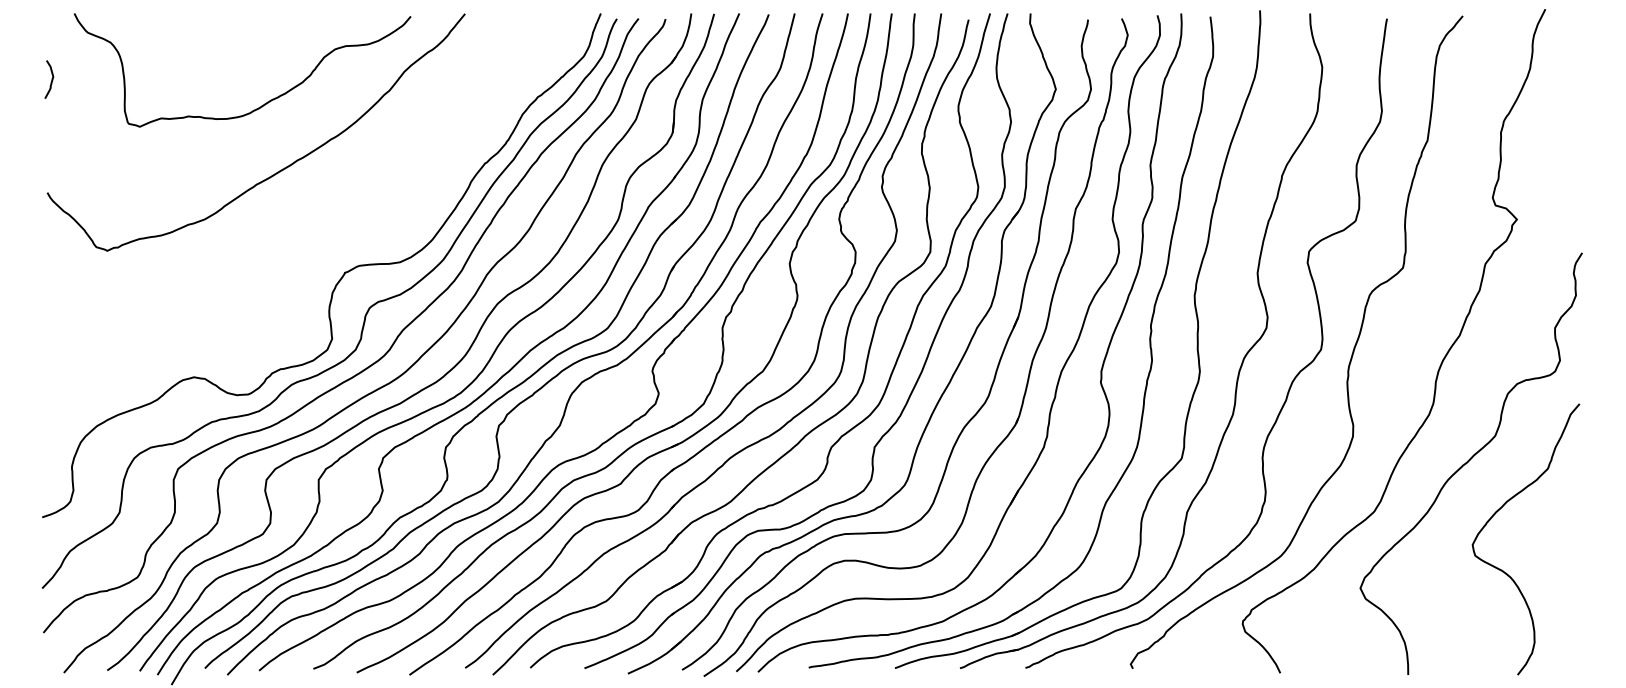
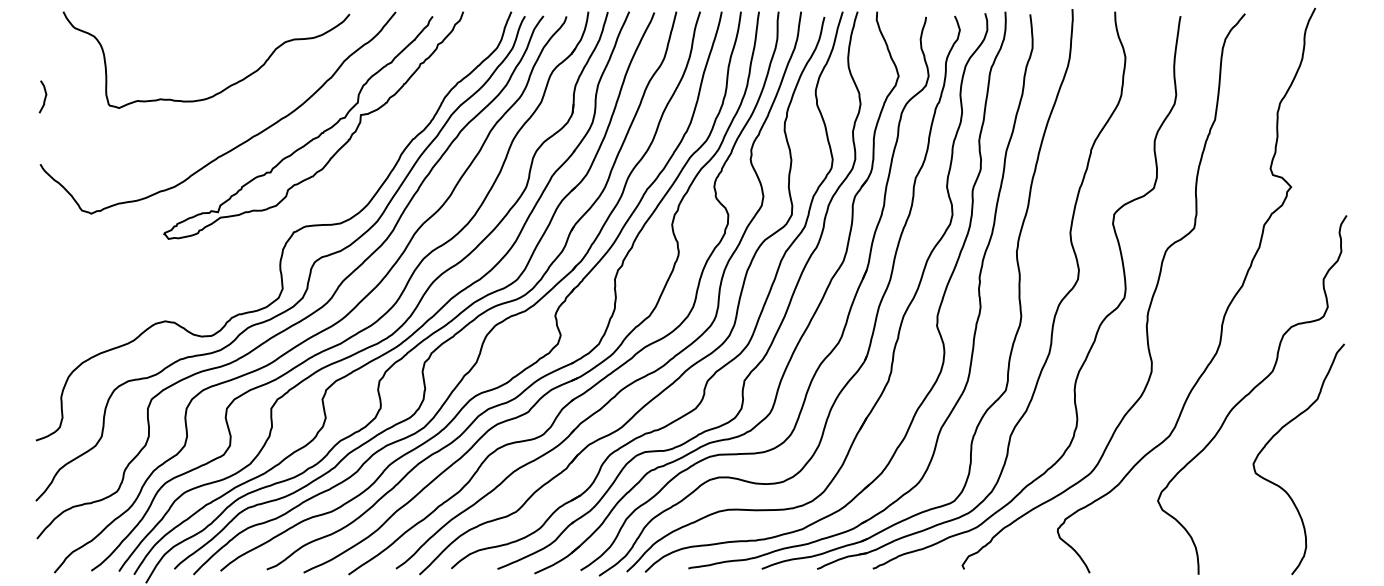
curve: (51, 79) -> (44, 96), moved
curve: (377, 155) -> (321, 132), added

